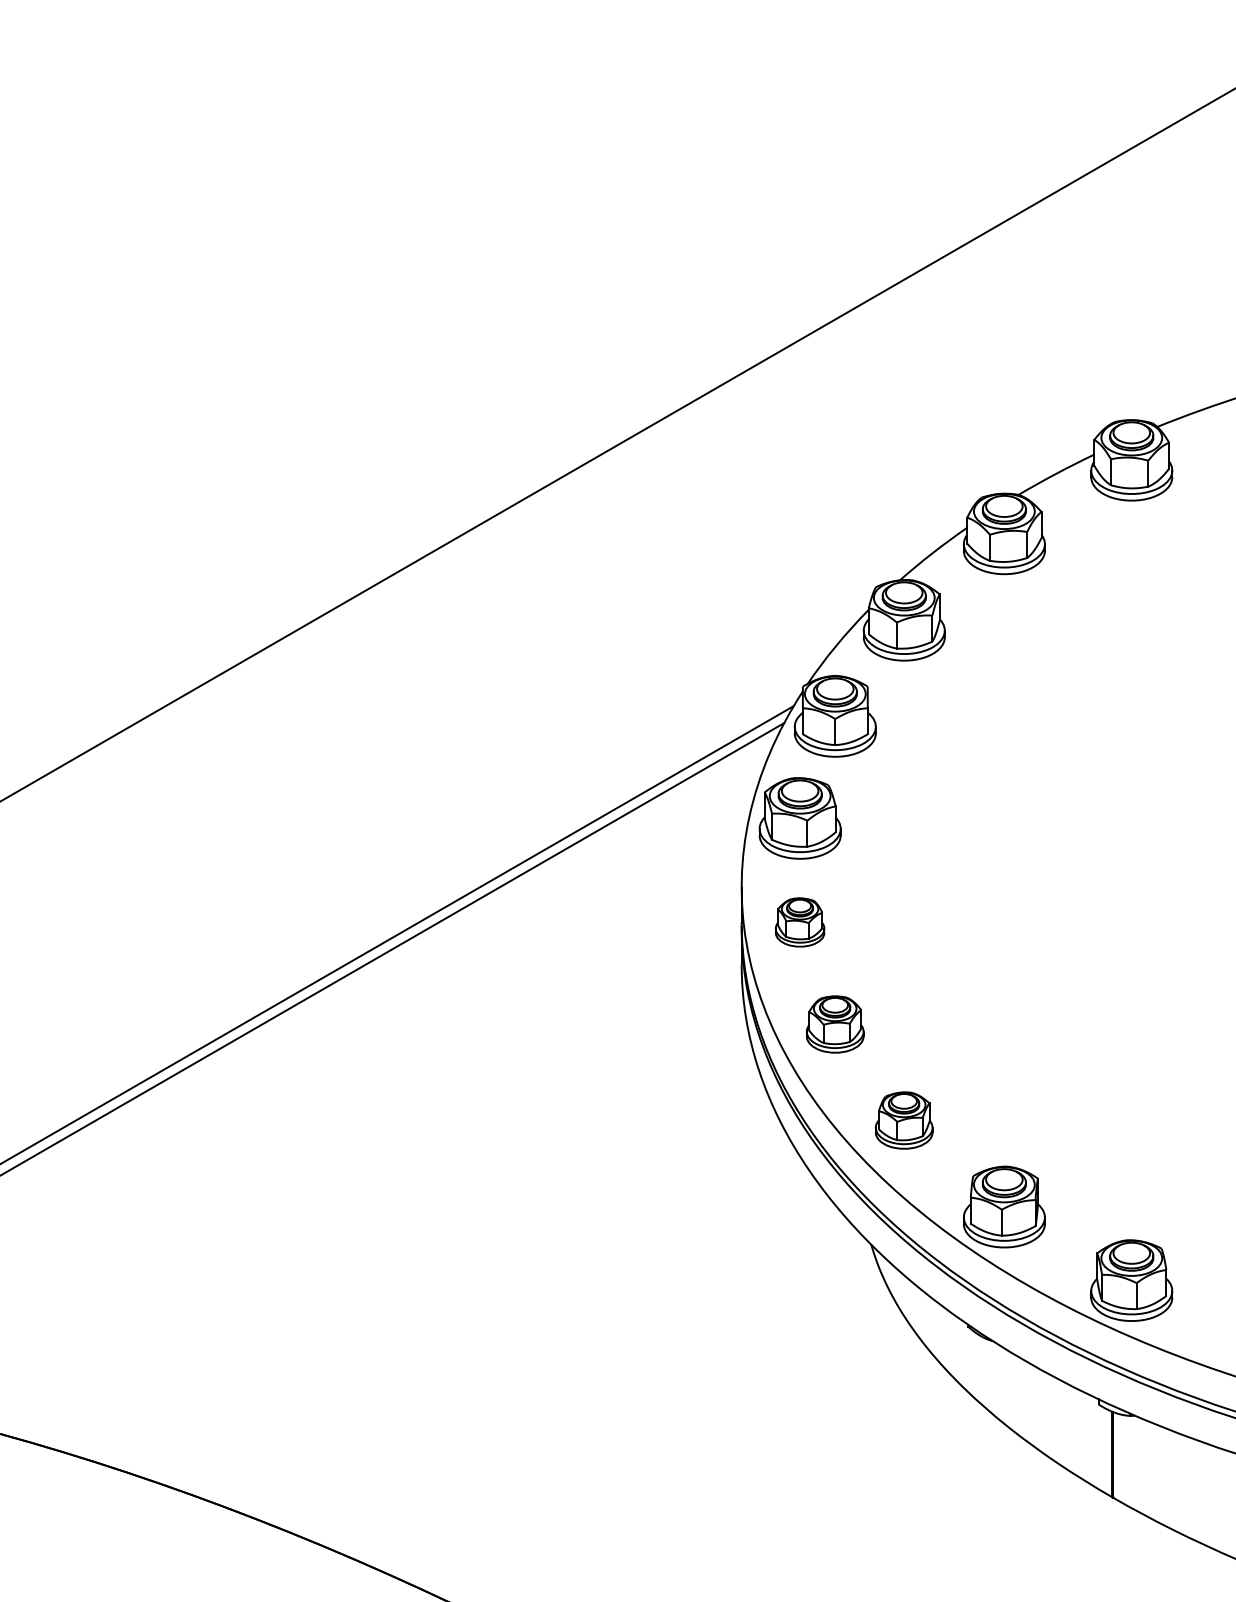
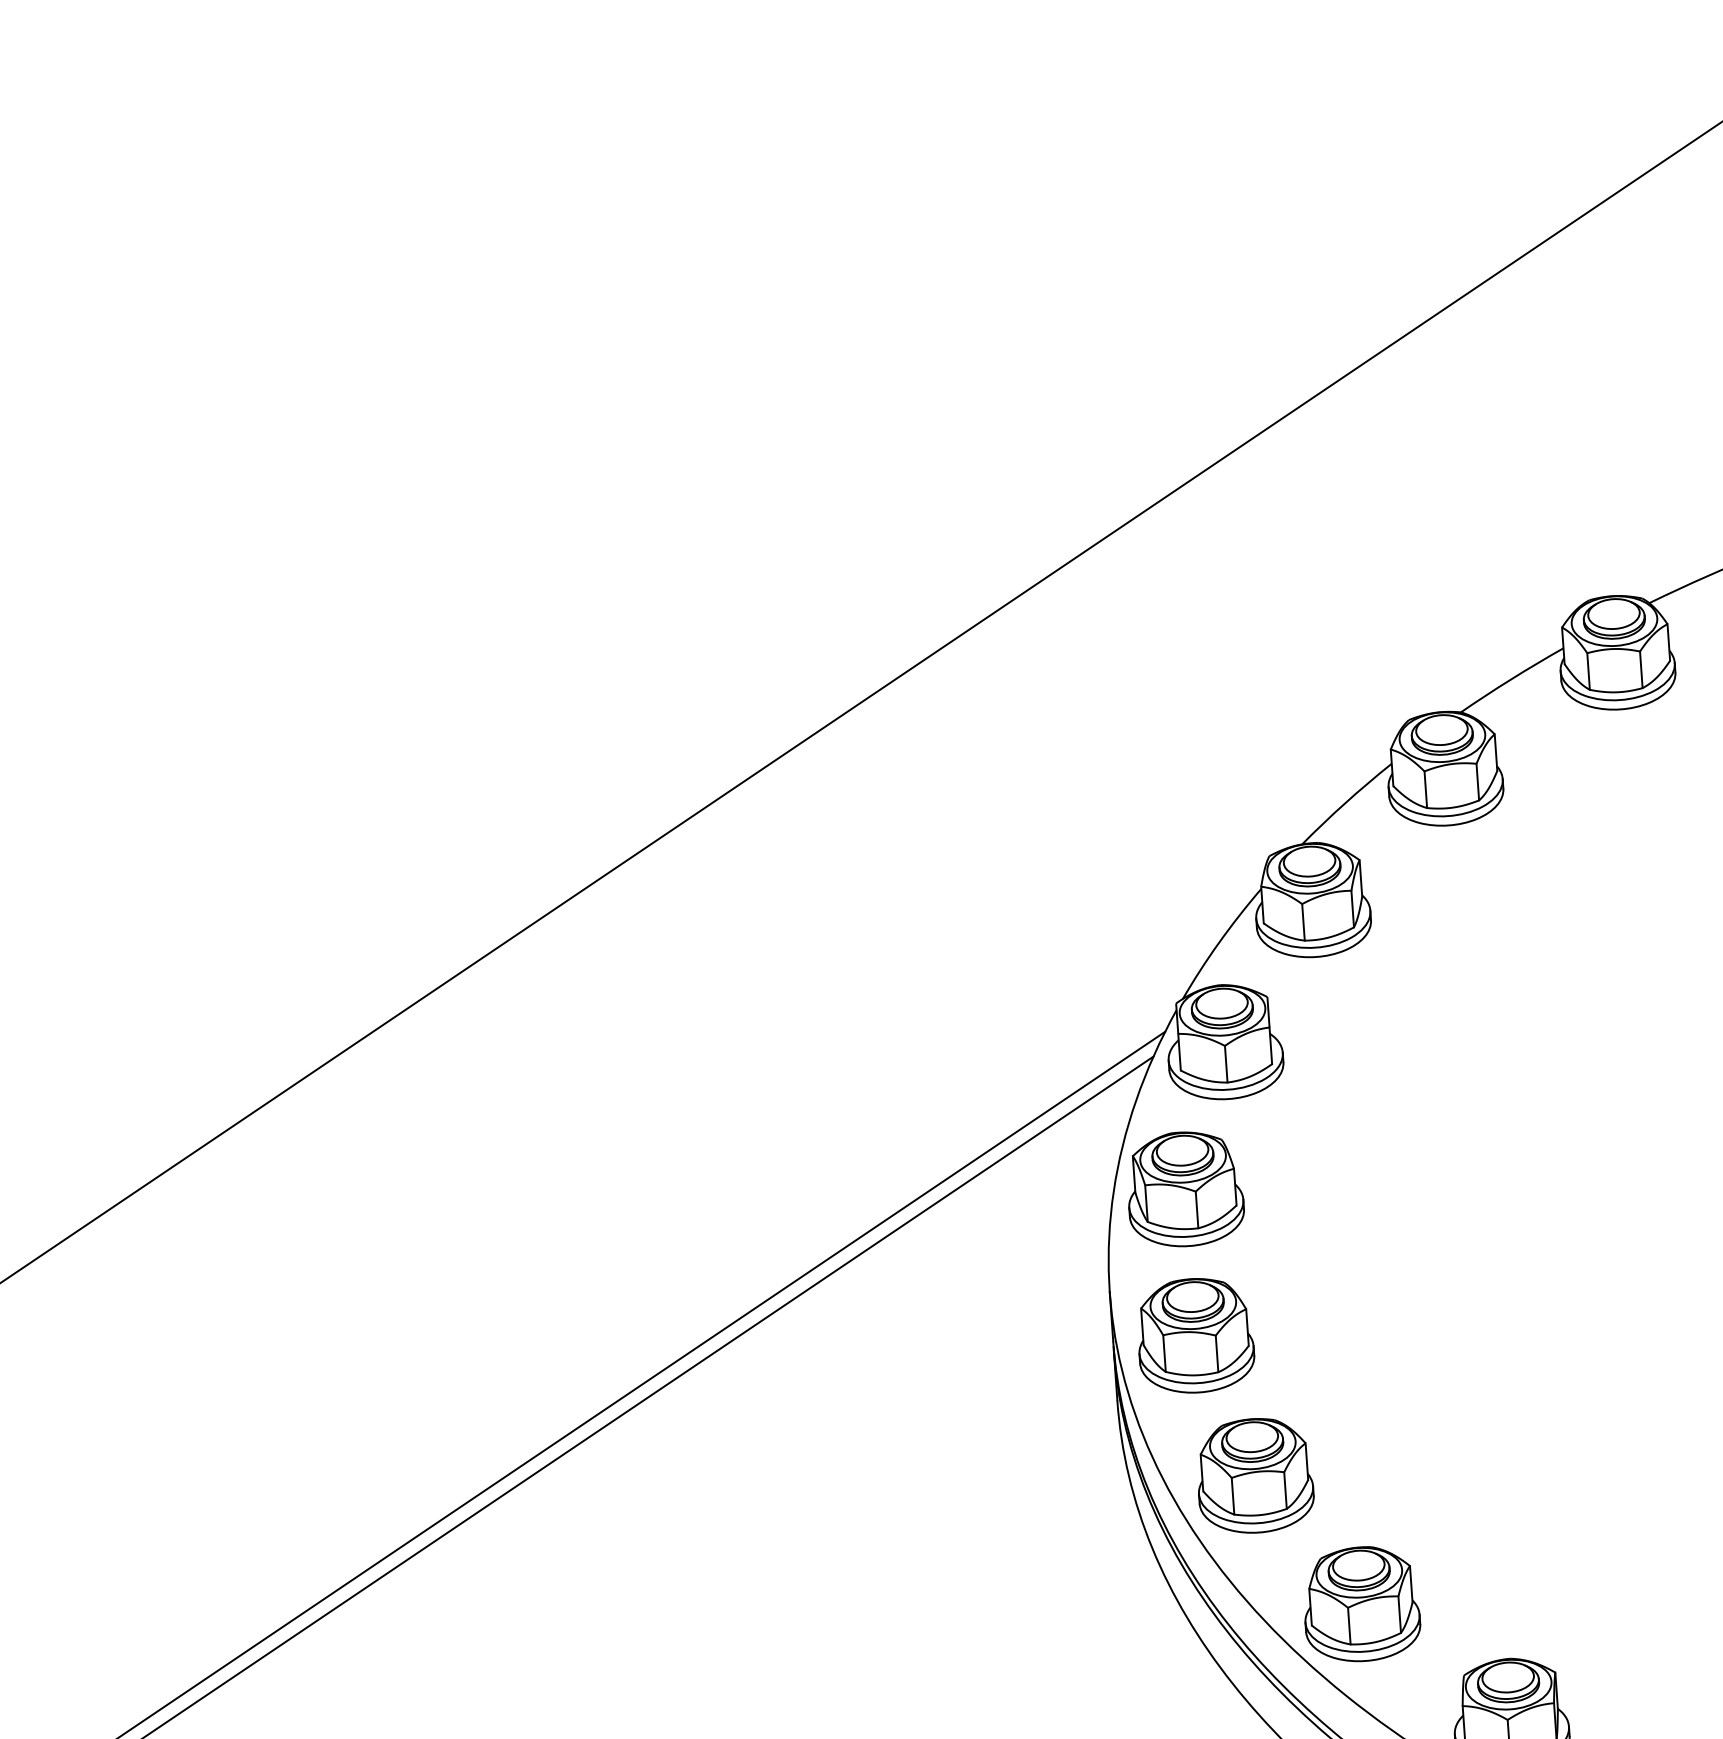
part: (799, 922) -> (1194, 1335), size x1.67
part: (834, 1024) -> (1253, 1475), size x1.43
part: (903, 1120) -> (1360, 1604), size x1.43

